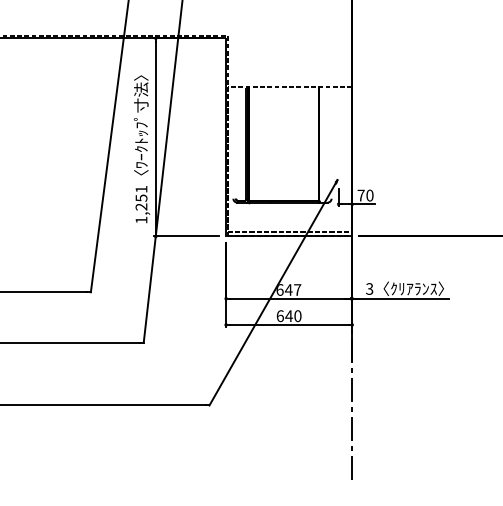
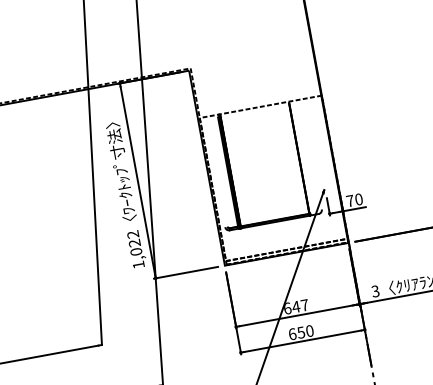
text: (141, 197) -> (134, 242), 1,251 -> 1,022
text: (288, 316) -> (300, 333), 640 -> 650

